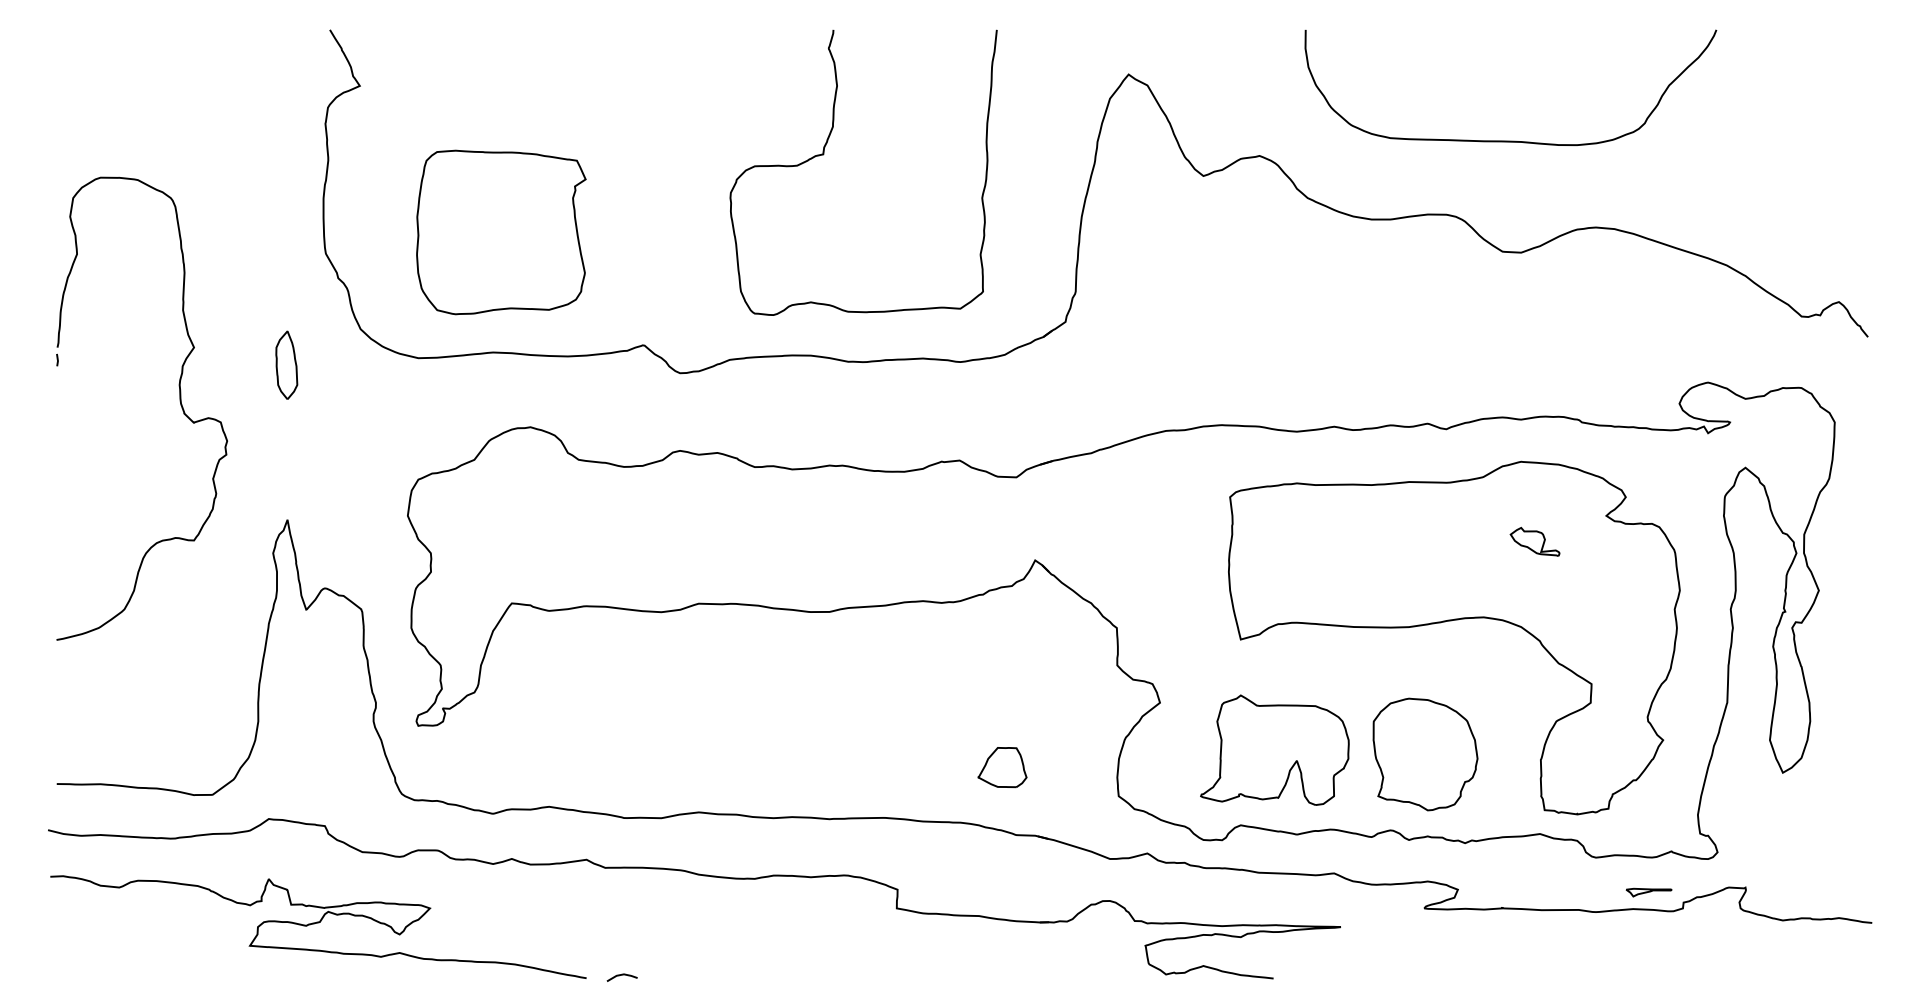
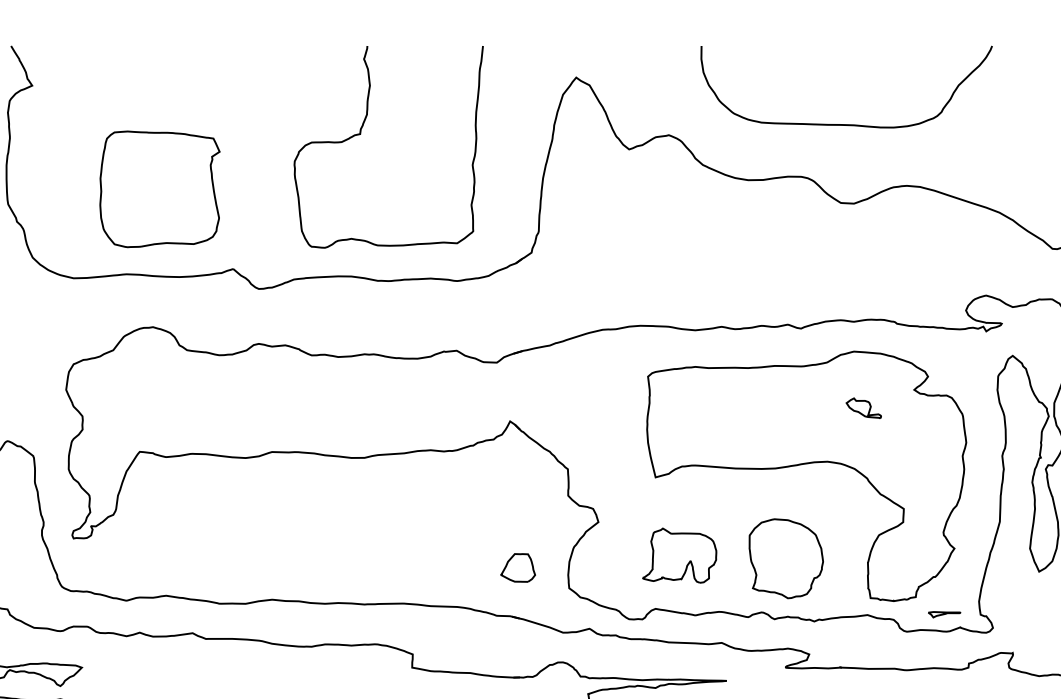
part: (501, 232) -> (160, 189), moved
part: (1274, 749) -> (679, 555), size x0.7
part: (1002, 767) -> (518, 567), moved
part: (1648, 892) -> (944, 614), moved

